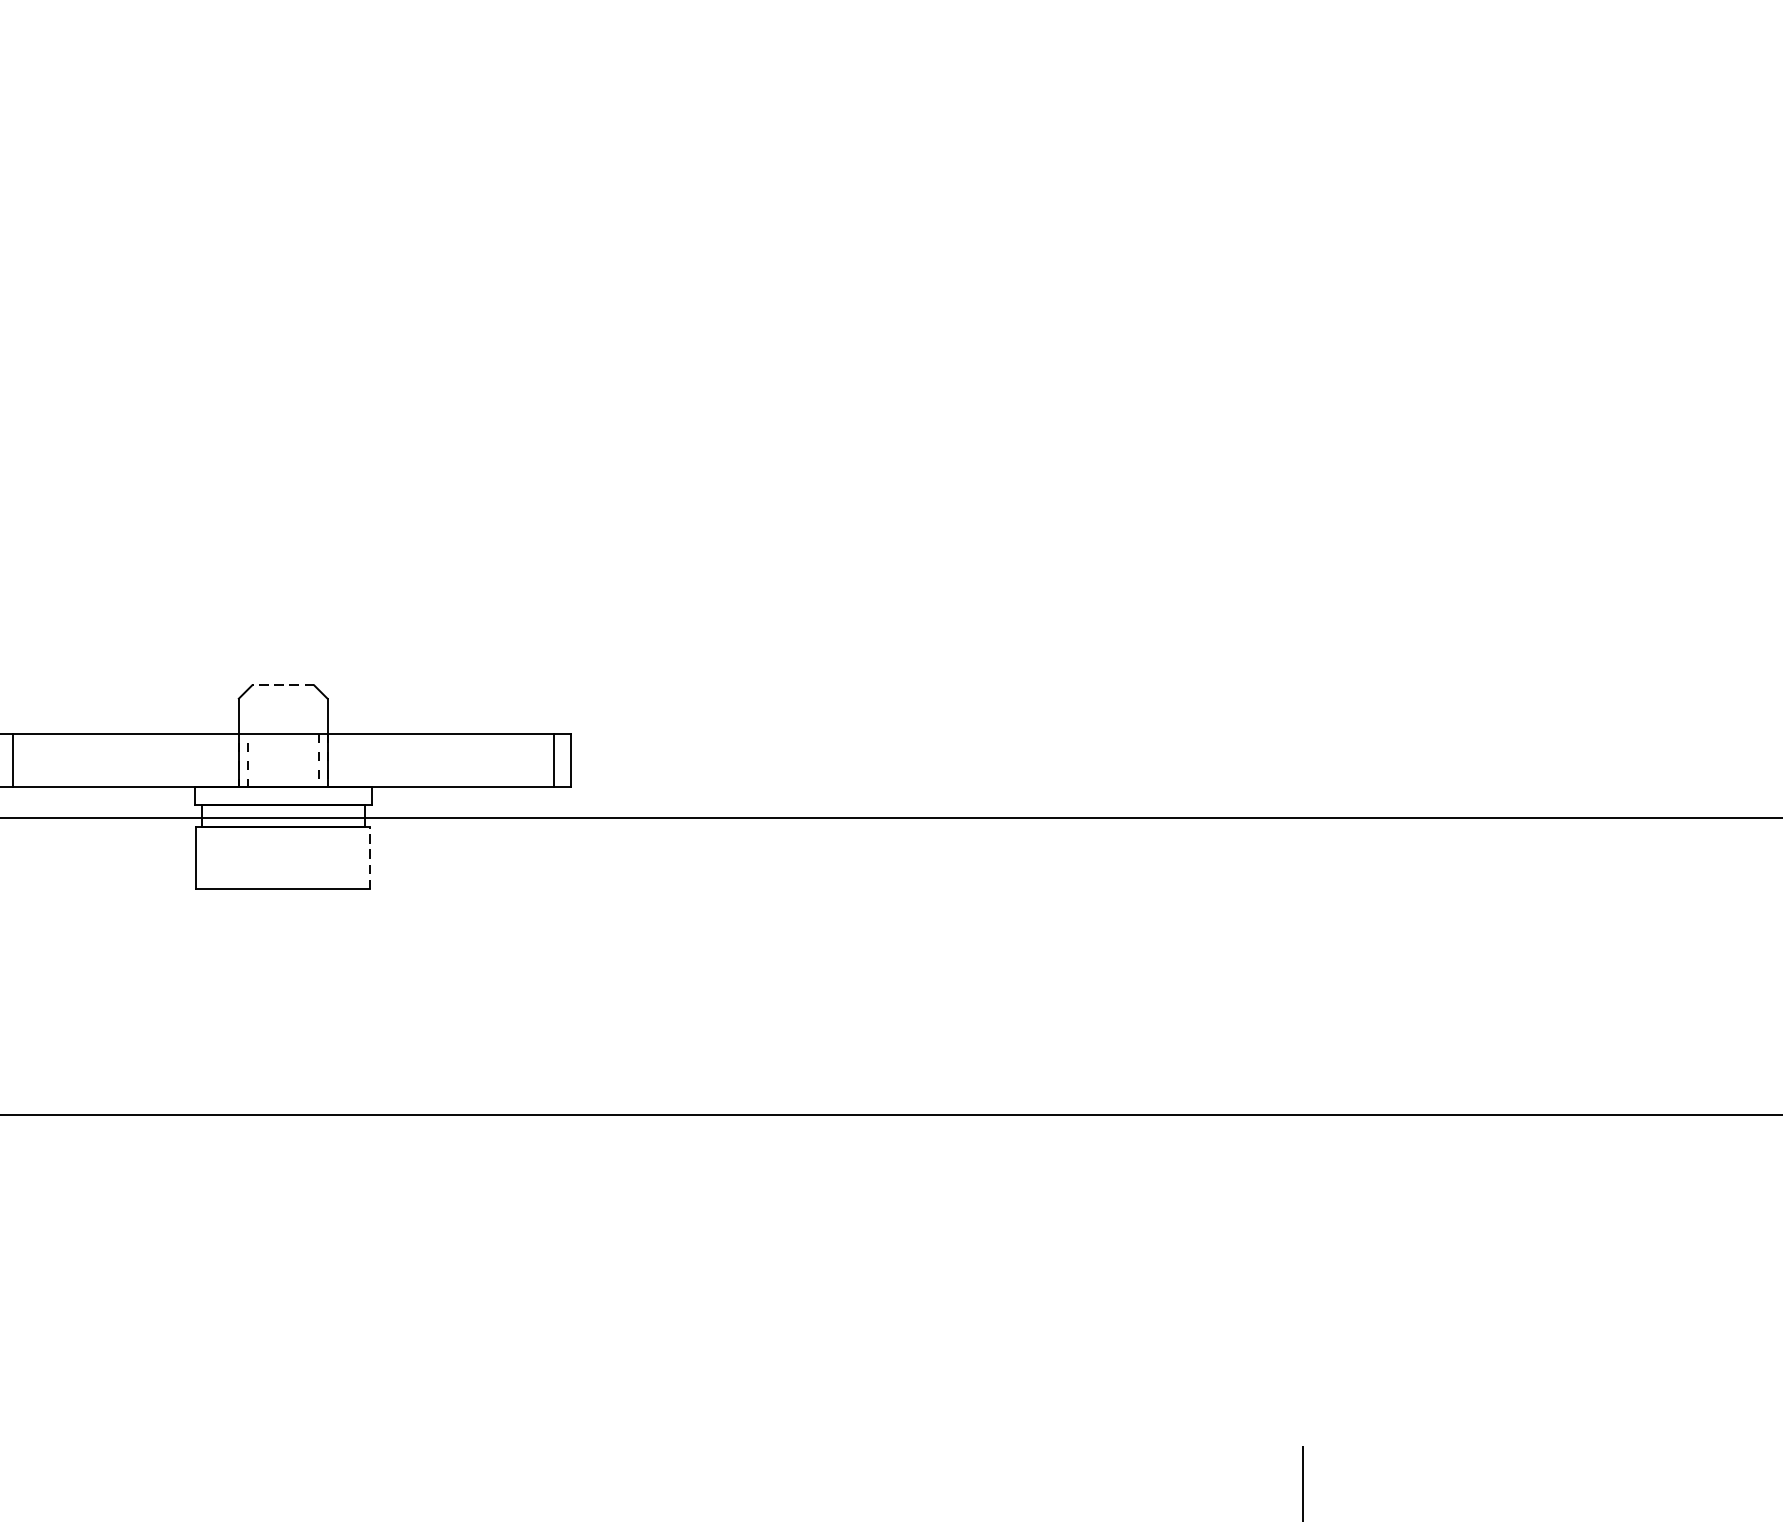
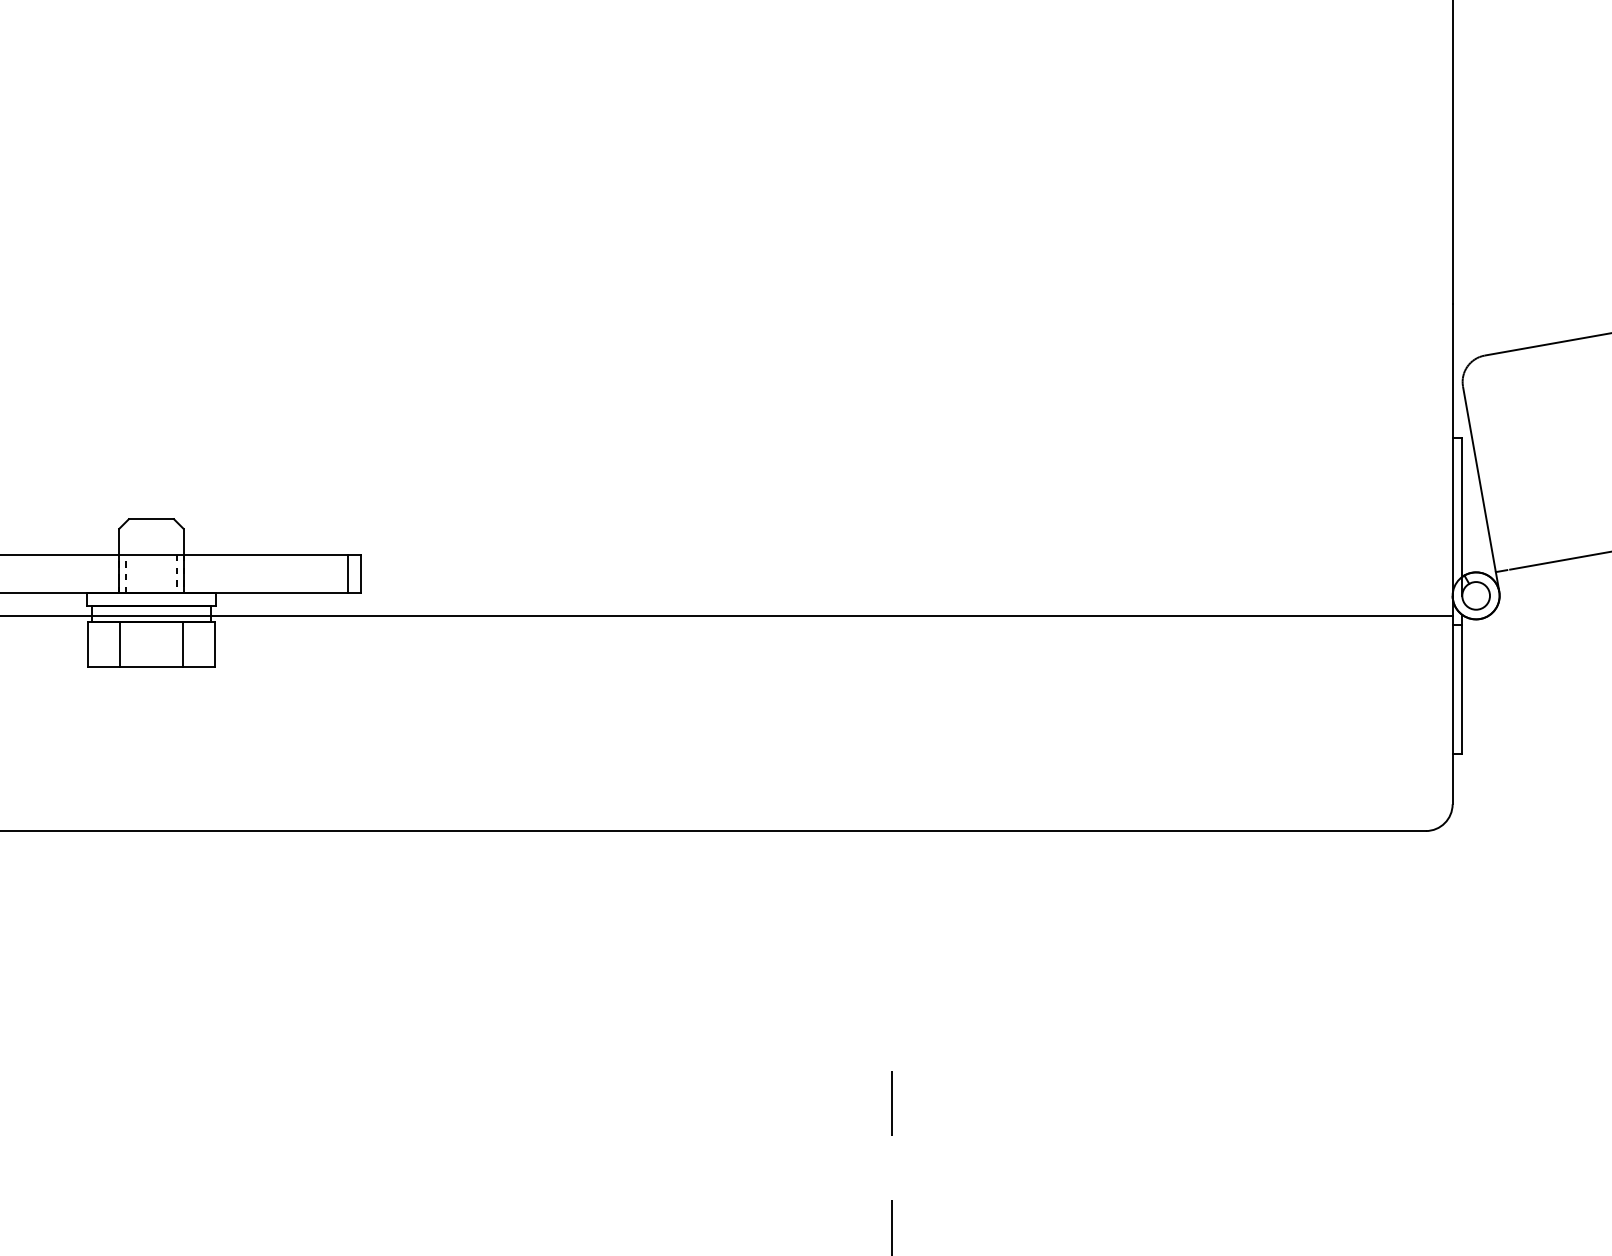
line: (283, 685) -> (151, 519), dashed -> solid
line: (239, 857) -> (119, 644), added
line: (327, 857) -> (183, 644), added
line: (370, 857) -> (214, 644), dashed -> solid

